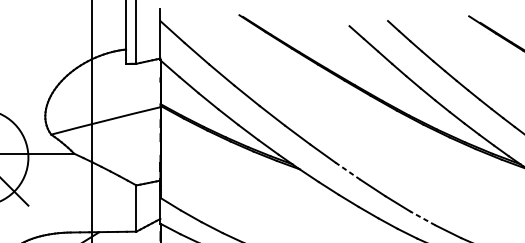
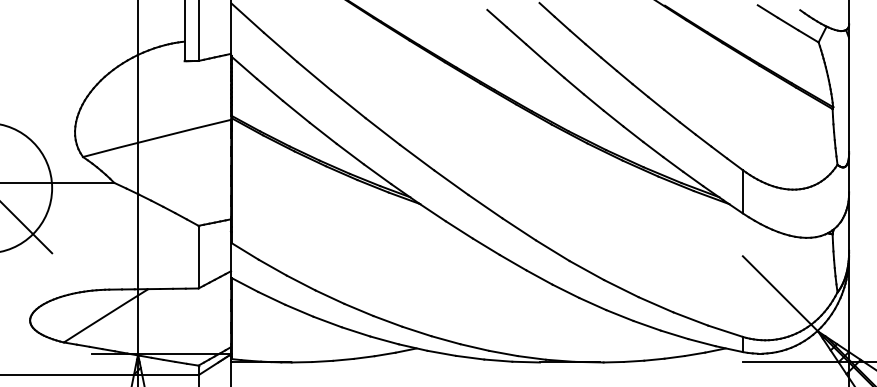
line: (348, 171) -> (485, 206), dashed -> solid
line: (422, 218) -> (586, 270), dashed -> solid

